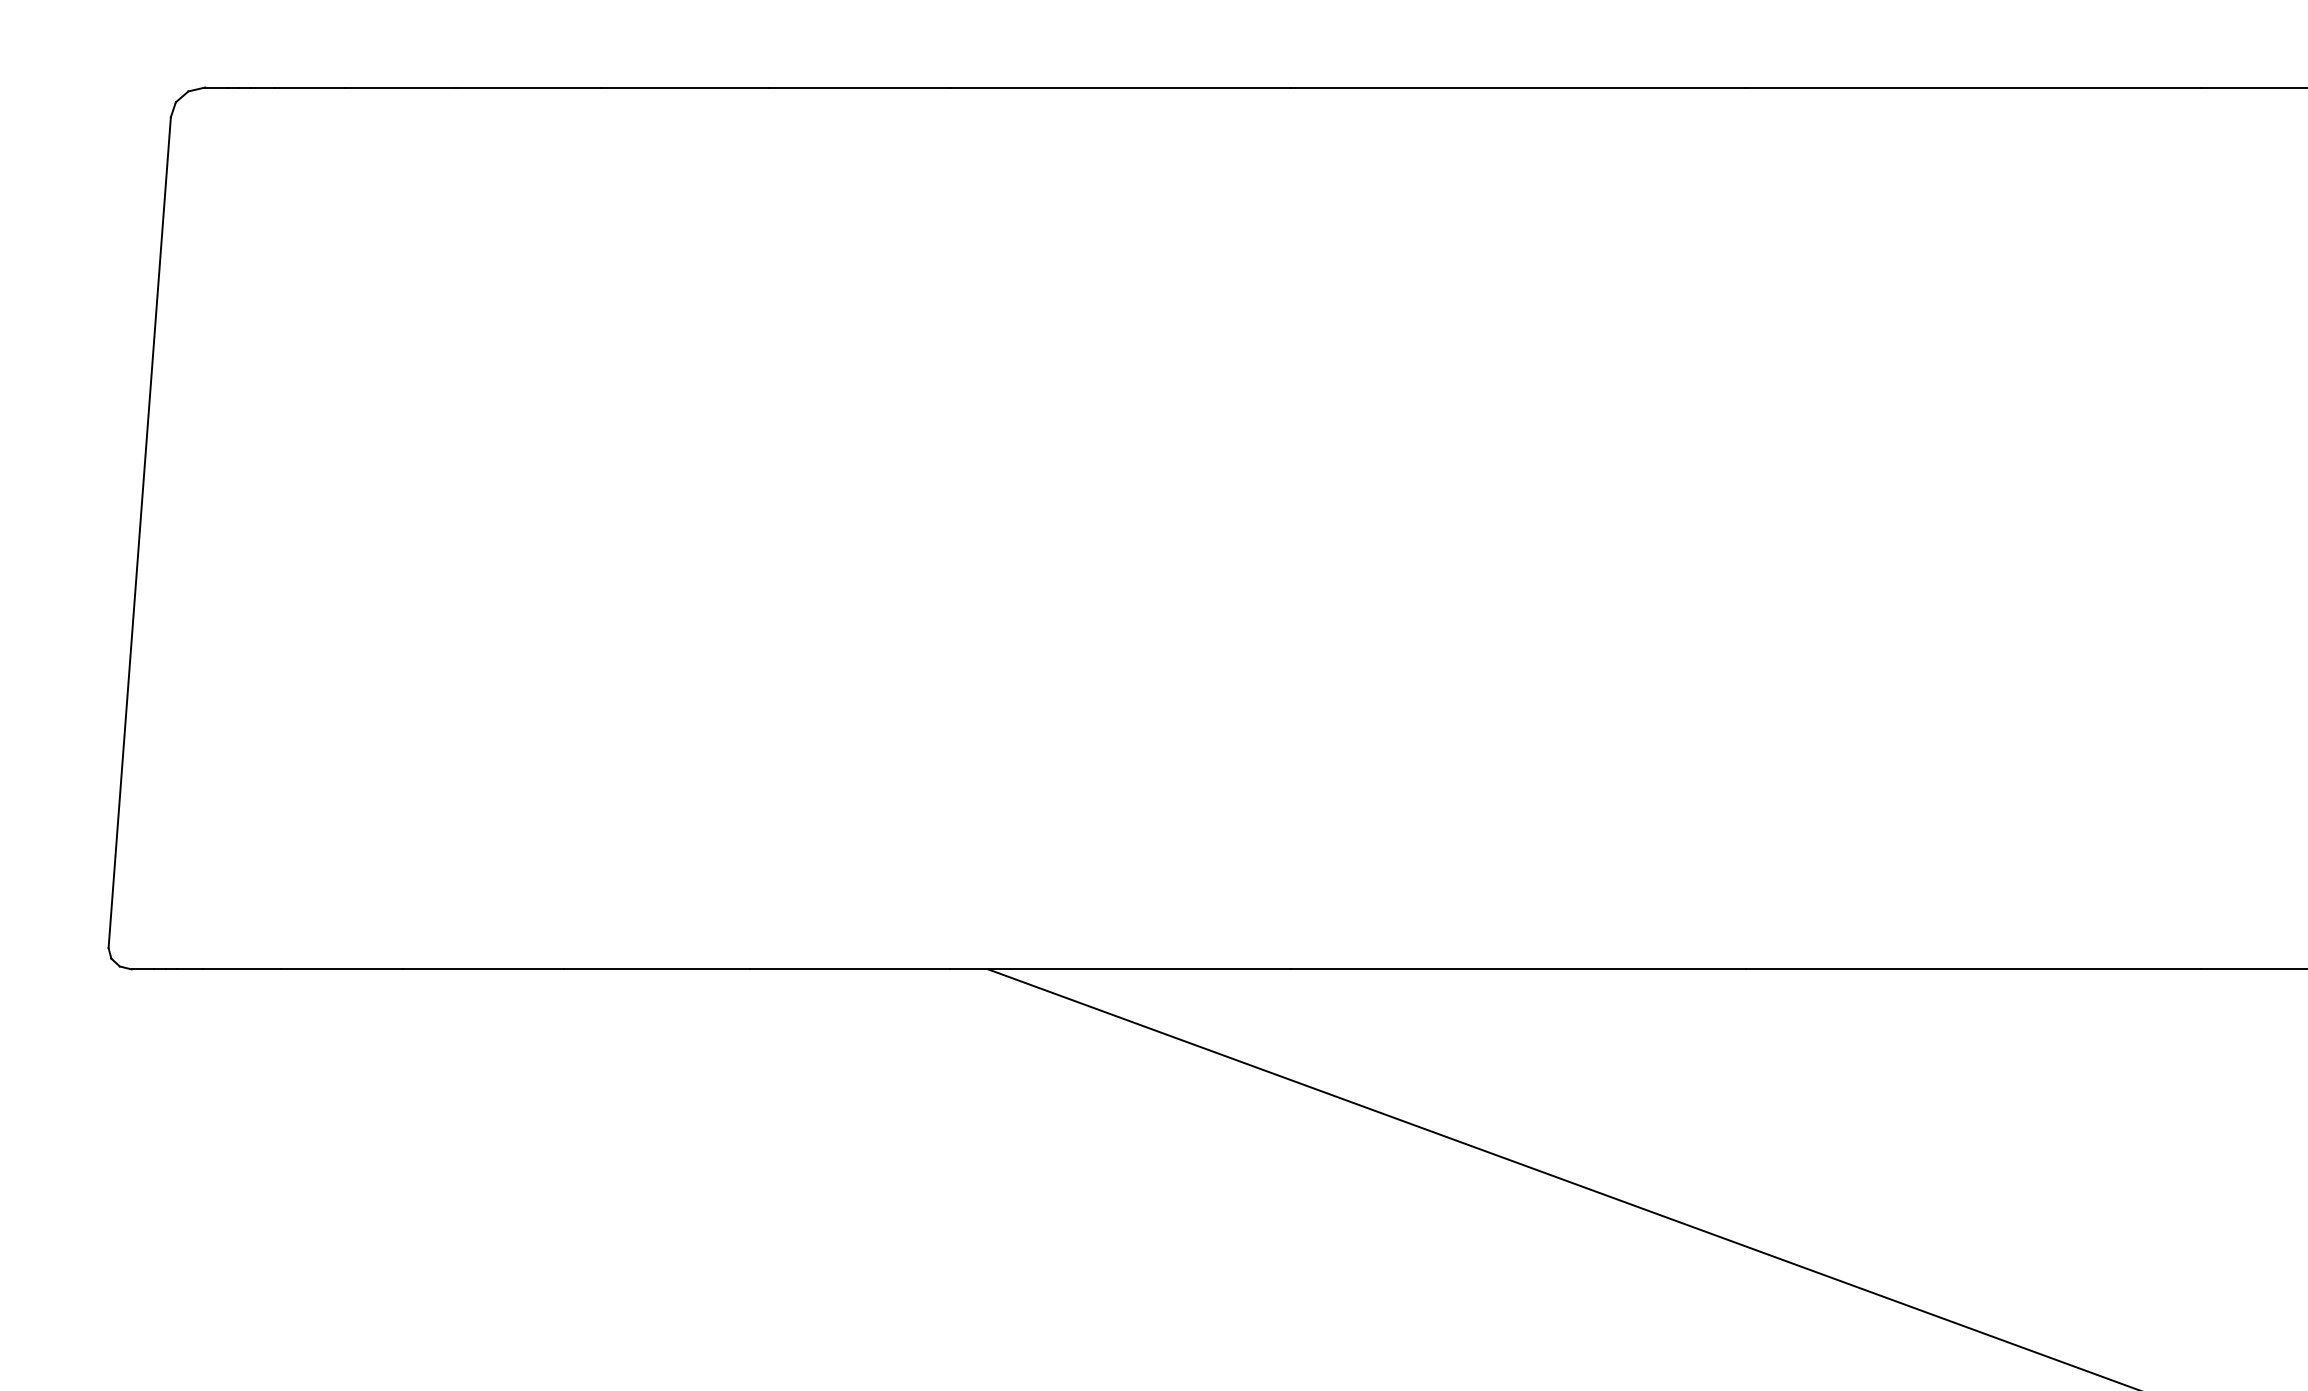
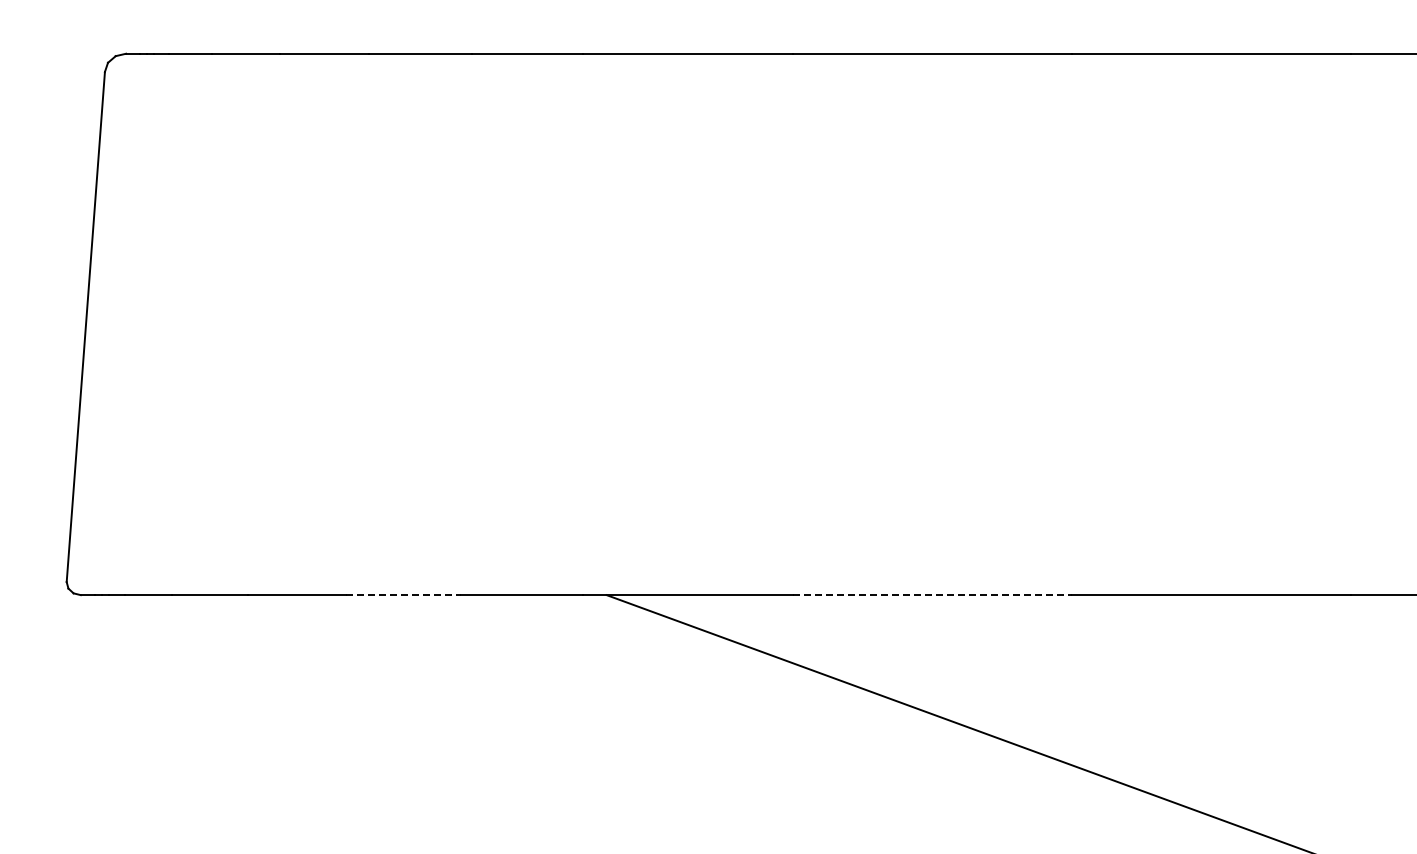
line: (657, 969) -> (403, 595), solid -> dashed
line: (1518, 969) -> (932, 595), solid -> dashed

